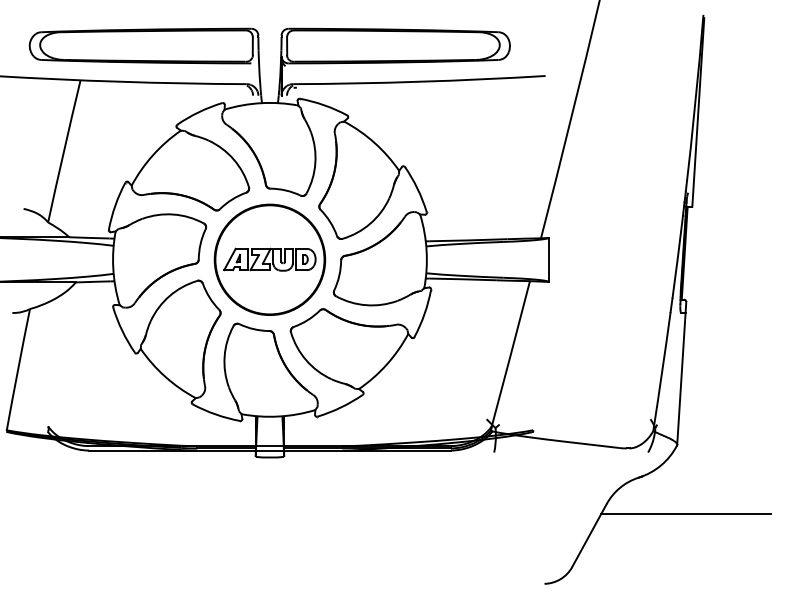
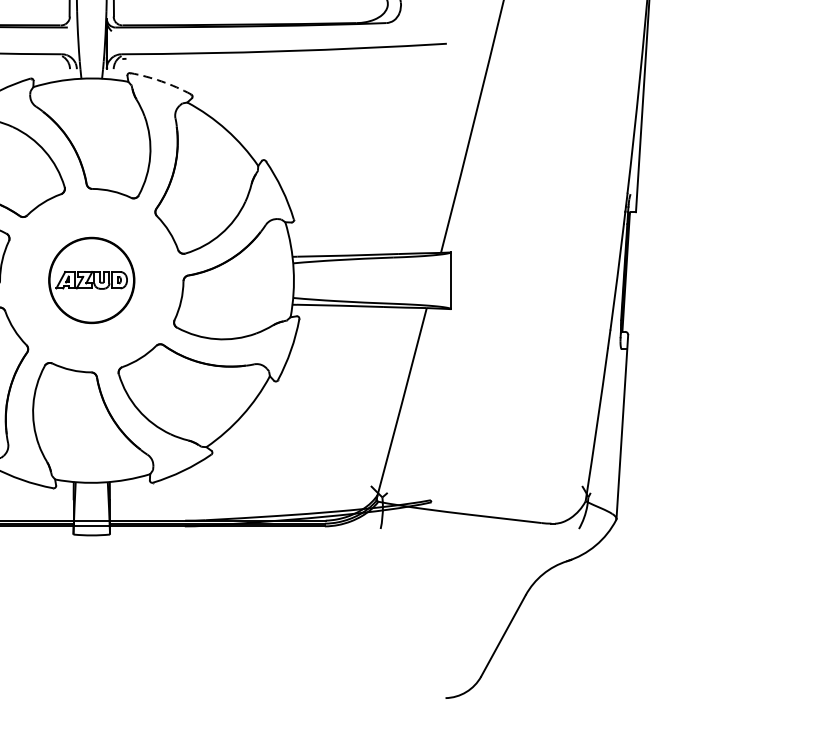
arc: (324, 105) -> (162, 81), solid -> dashed
part: (269, 259) -> (91, 280), size x0.6
line: (686, 514) -> (628, 608), removed

